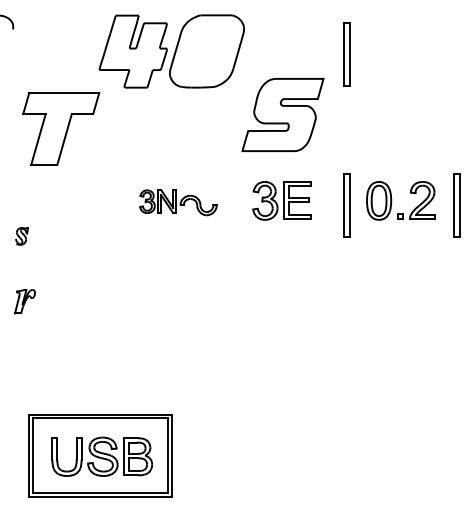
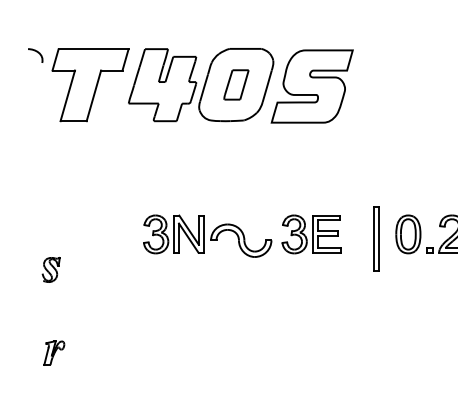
part: (207, 50) -> (236, 84), added
part: (346, 54) -> (375, 88), removed
part: (282, 114) -> (311, 86), moved
part: (61, 128) -> (90, 85), moved
part: (178, 202) -> (207, 236), size x1.67
part: (21, 236) -> (50, 270), size x1.43
part: (24, 301) -> (53, 353), moved

